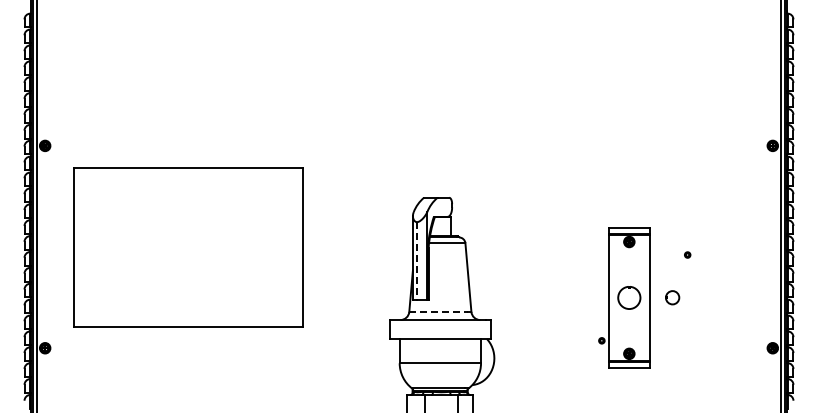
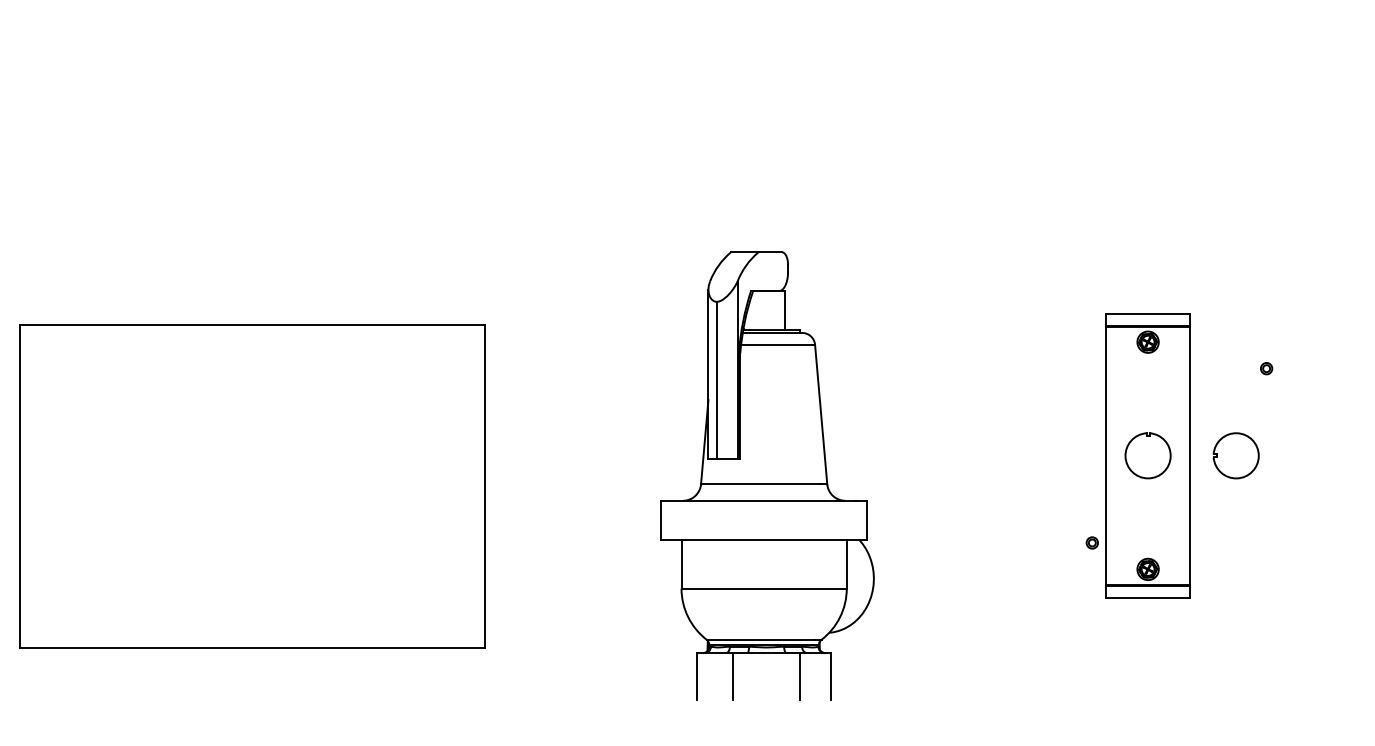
part: (188, 247) -> (252, 487), moved
line: (417, 260) -> (717, 379), dashed -> solid
part: (672, 297) -> (1235, 454), size x1.67
line: (439, 311) -> (762, 483), dashed -> solid

